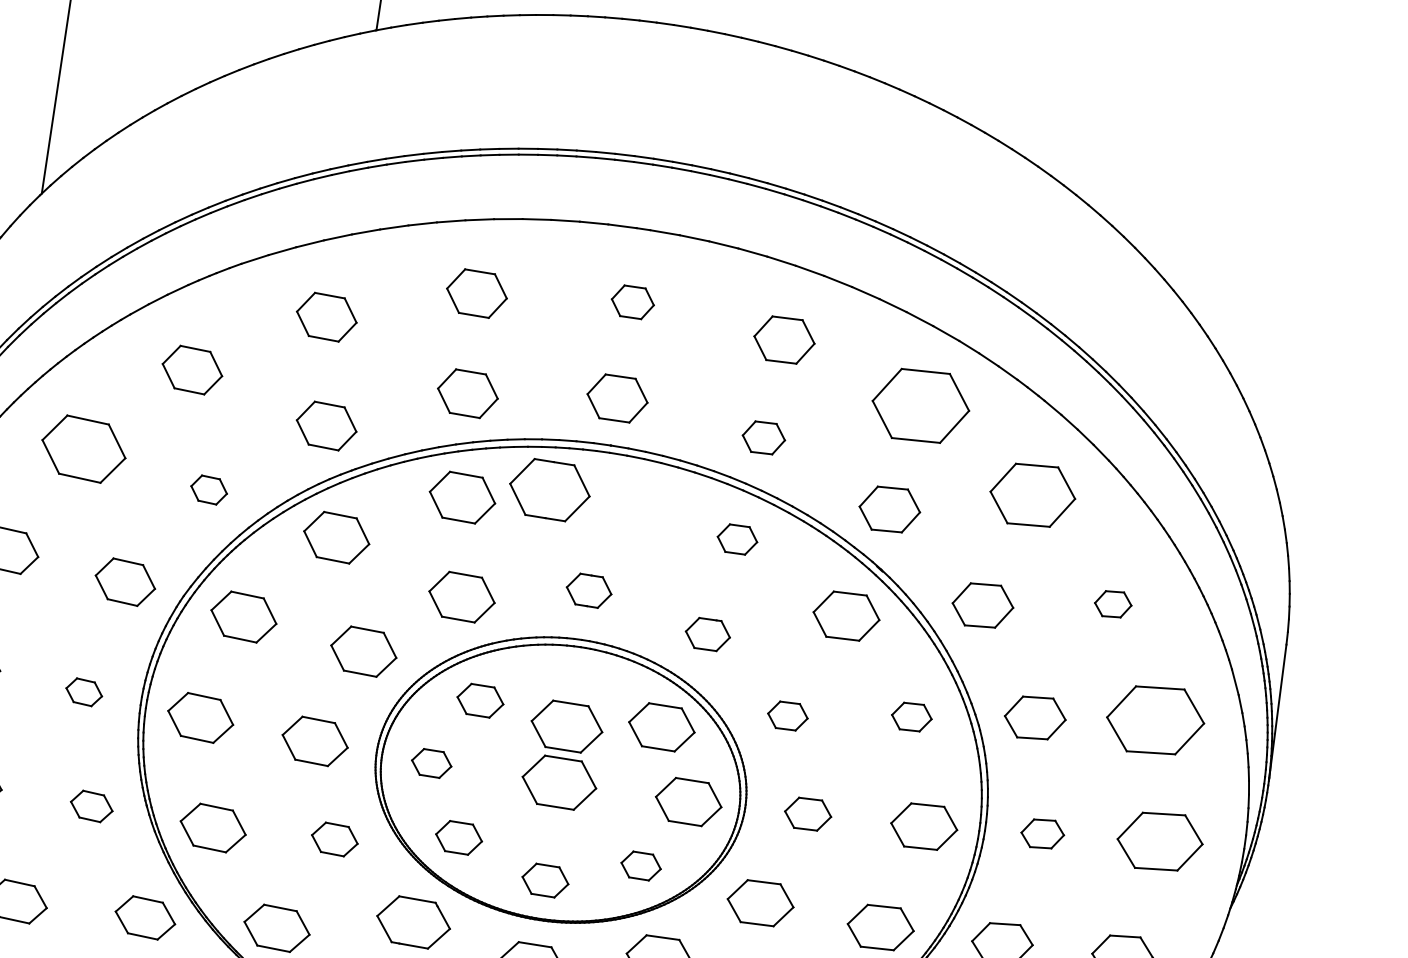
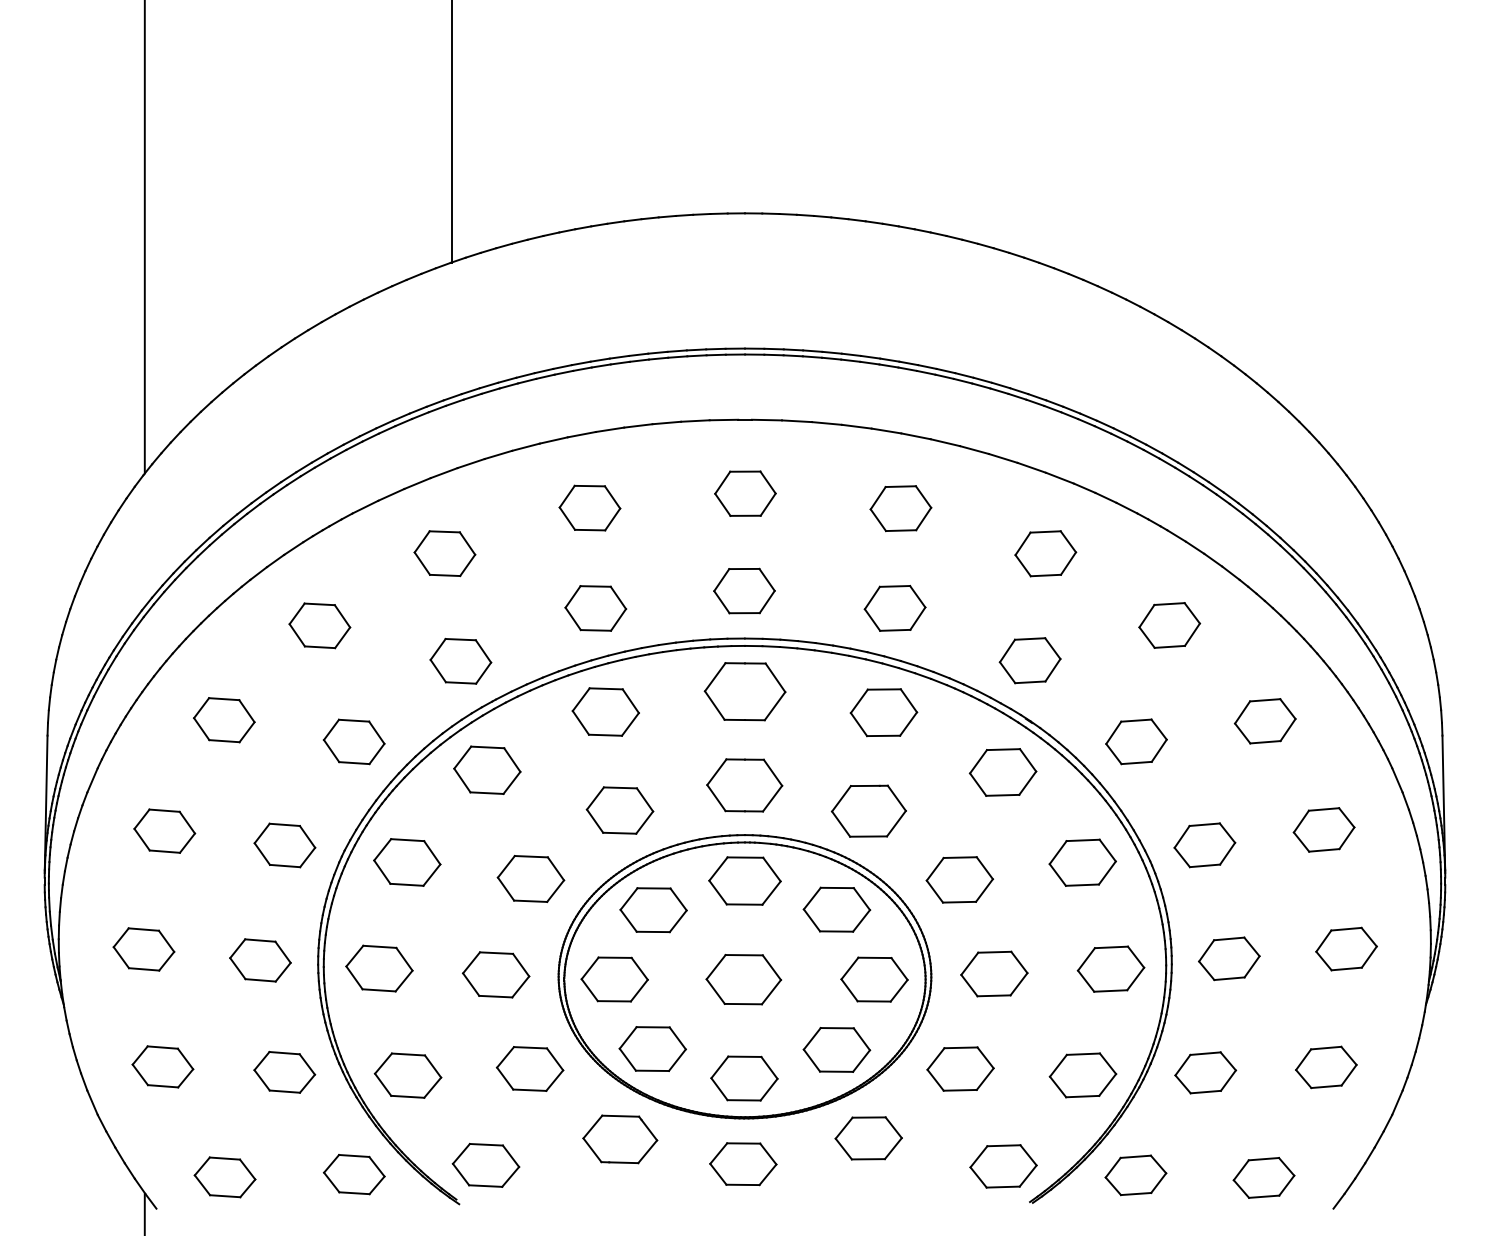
part: (632, 302) -> (745, 493), size x1.43
part: (920, 405) -> (1045, 553), size x0.62
part: (763, 437) -> (894, 608), size x1.43
part: (84, 449) -> (224, 720), size x0.71
part: (208, 489) -> (353, 741), size x1.67
part: (549, 489) -> (744, 691), moved
part: (1032, 495) -> (1169, 625), size x0.71
part: (737, 539) -> (883, 712), size x1.67
part: (588, 590) -> (744, 785), size x1.67
part: (1112, 604) -> (1264, 721), size x1.67
part: (707, 633) -> (868, 810), size x1.67
part: (84, 692) -> (260, 960), size x1.67
part: (480, 700) -> (653, 910), size x1.43
part: (787, 715) -> (959, 879), size x1.67
part: (911, 716) -> (1082, 862), size x1.67
part: (1154, 719) -> (1323, 829), size x0.62
part: (566, 726) -> (744, 880), moved
part: (431, 763) -> (614, 979), size x1.67
part: (91, 805) -> (284, 1071), size x1.43
part: (808, 813) -> (994, 973), size x1.43
part: (1042, 833) -> (1229, 958), size x1.43
part: (458, 837) -> (652, 1048), size x1.43
part: (334, 838) -> (529, 1068), size x1.43
part: (1160, 841) -> (1346, 948), size x0.71
part: (640, 865) -> (836, 1049), size x1.67
part: (545, 880) -> (744, 1078), size x1.43

